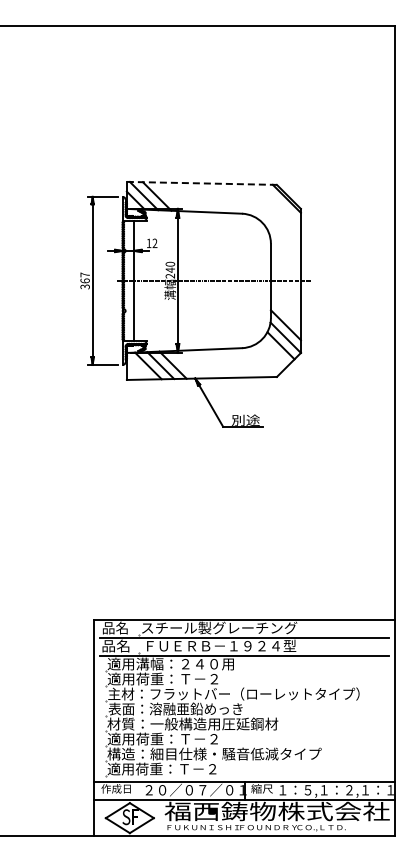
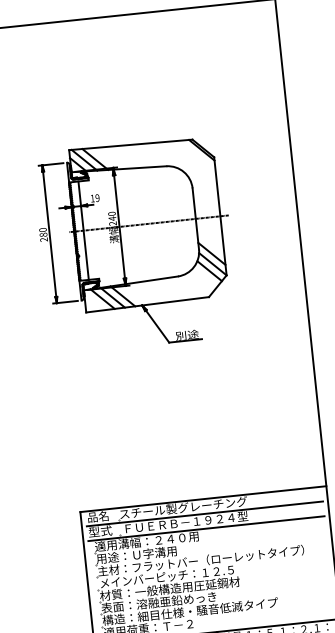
line: (202, 183) -> (131, 144), dashed -> solid
text: (154, 243) -> (97, 198), 12 -> 19
text: (84, 280) -> (42, 234), 367 -> 280
text: (116, 645) -> (100, 531), 品名 -> 型式
text: (162, 678) -> (141, 554), 適用荷重：Ｔ－２ -> 用途：Ｕ字溝用
text: (190, 708) -> (166, 576), 表面：溶融亜鉛めっき -> メインバーピッチ：１２.５
text: (177, 738) -> (158, 602), 適用荷重：Ｔ－２ -> 表面：溶融亜鉛めっき

